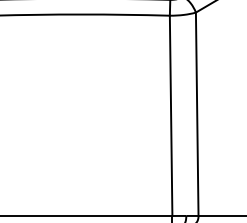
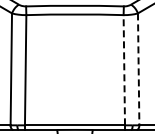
line: (171, 114) -> (124, 69), solid -> dashed
line: (196, 114) -> (138, 69), solid -> dashed

